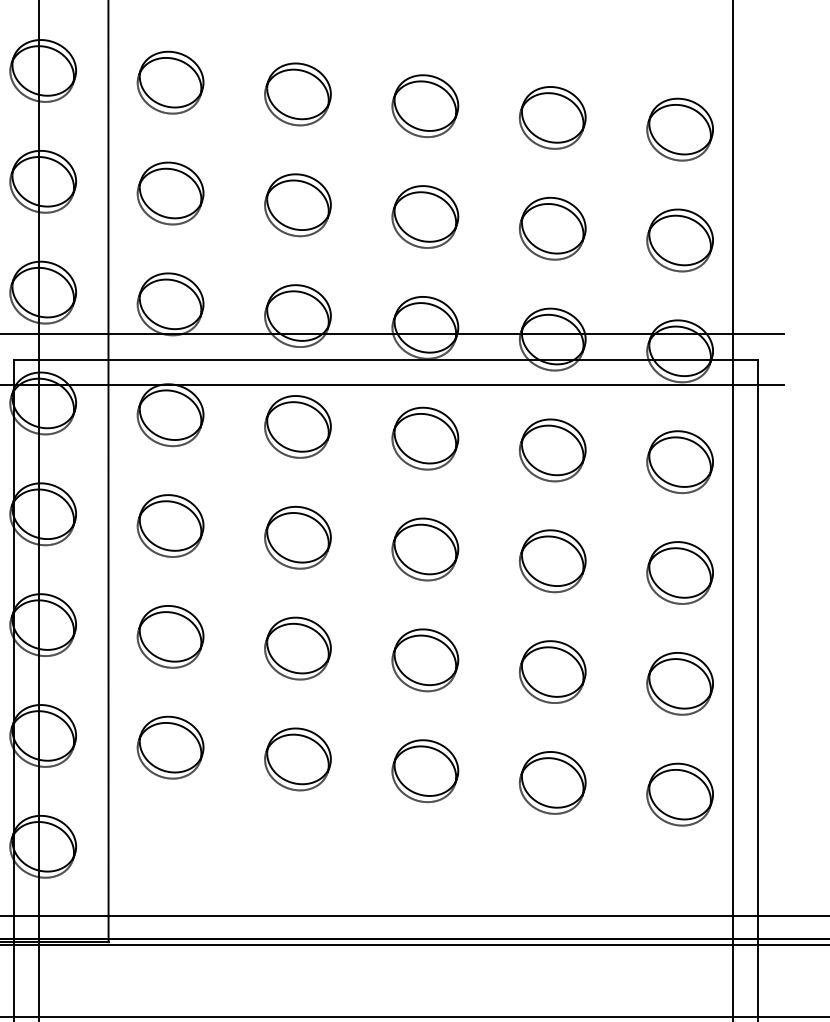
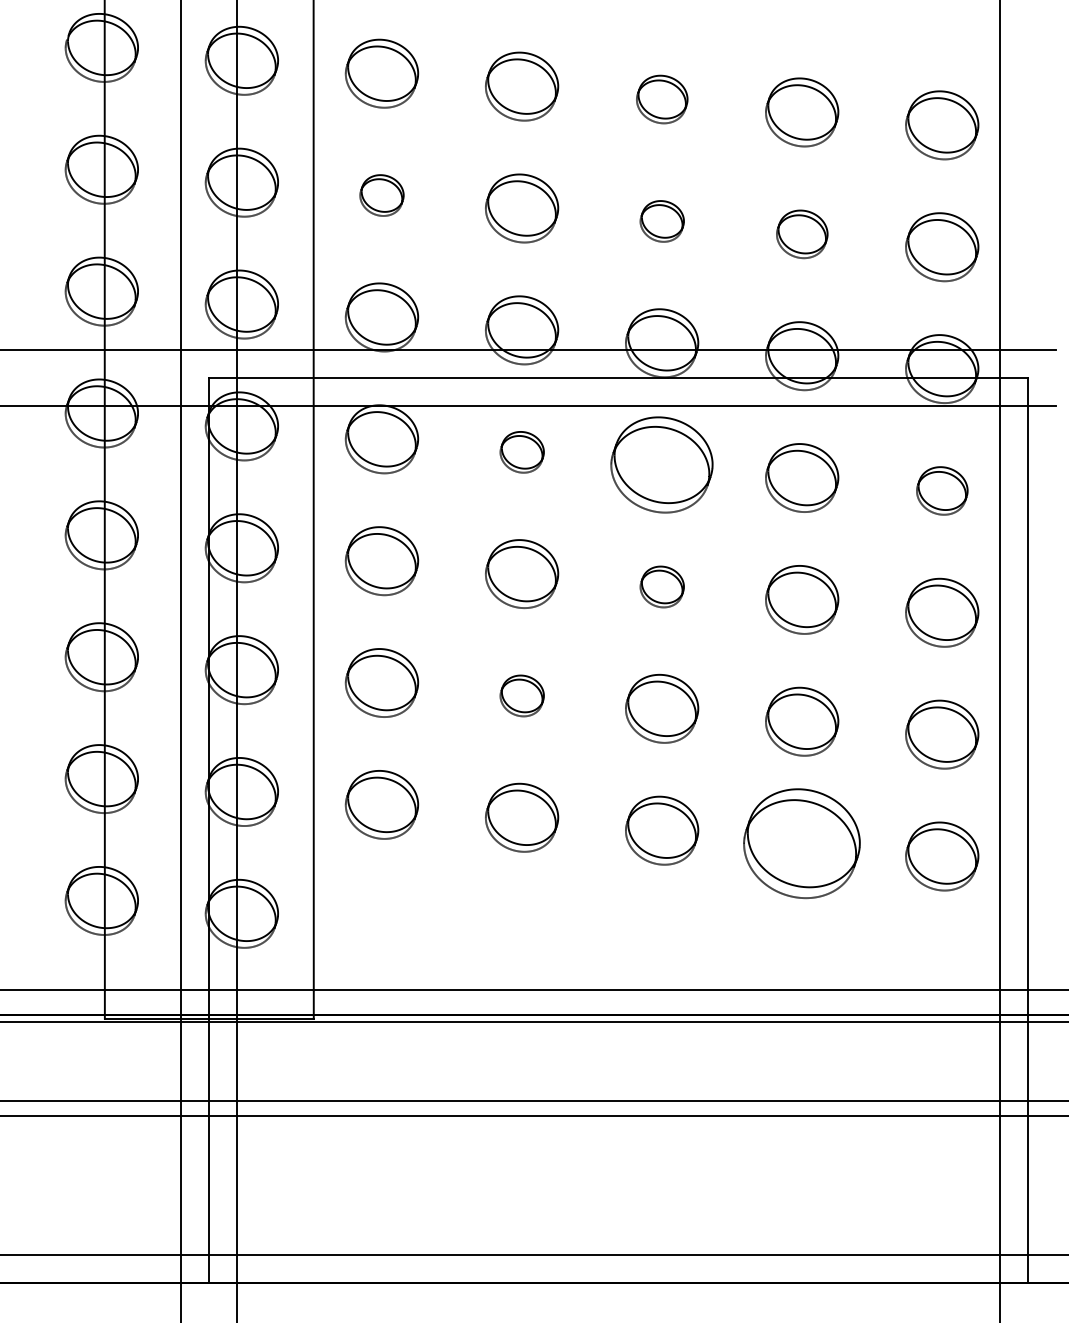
part: (425, 106) -> (662, 99), size x0.7
part: (170, 193) -> (381, 195), size x0.6
part: (425, 217) -> (662, 221), size x0.6
part: (553, 228) -> (802, 234), size x0.7
part: (298, 427) -> (522, 452), size x0.6
part: (425, 439) -> (662, 465), size x1.4
part: (680, 461) -> (942, 490), size x0.7
part: (425, 549) -> (662, 586), size x0.6
part: (298, 648) -> (522, 695), size x0.6
part: (553, 782) -> (802, 843), size x1.6

